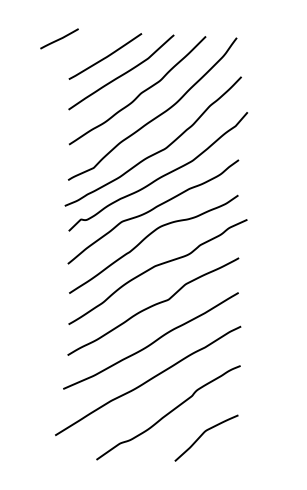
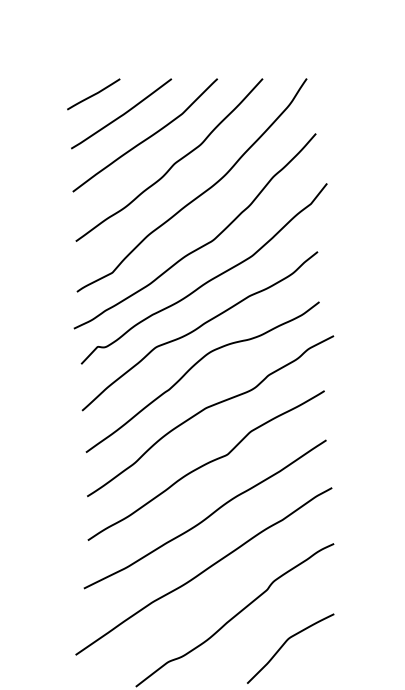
line: (59, 38) -> (93, 93), moved

